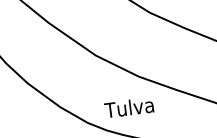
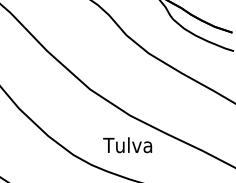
text: (129, 108) -> (127, 145), moved

